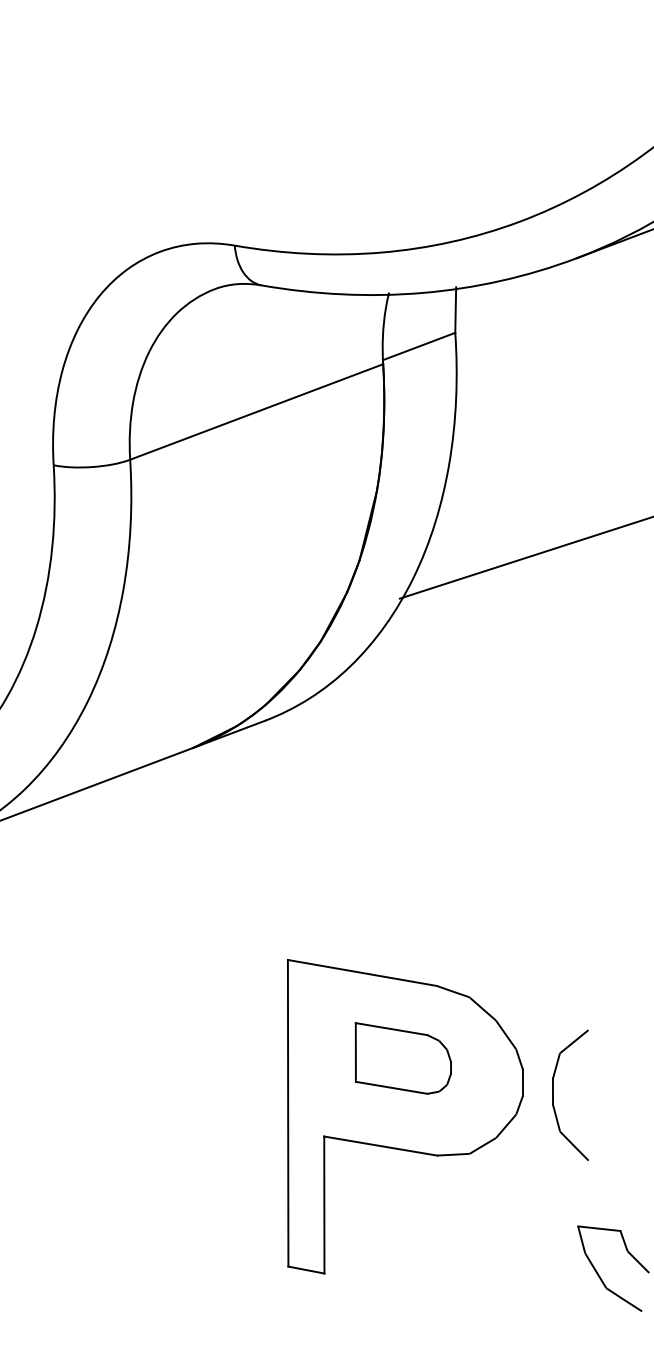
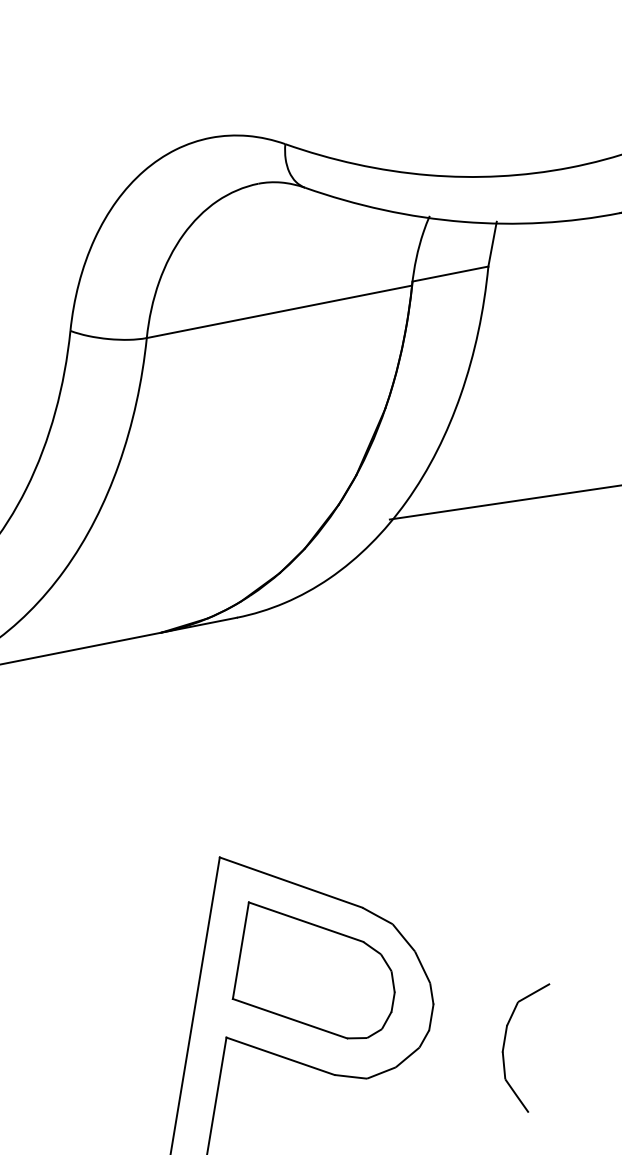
part: (403, 1058) -> (317, 973), size x1.67
part: (553, 1094) -> (504, 1041), moved

